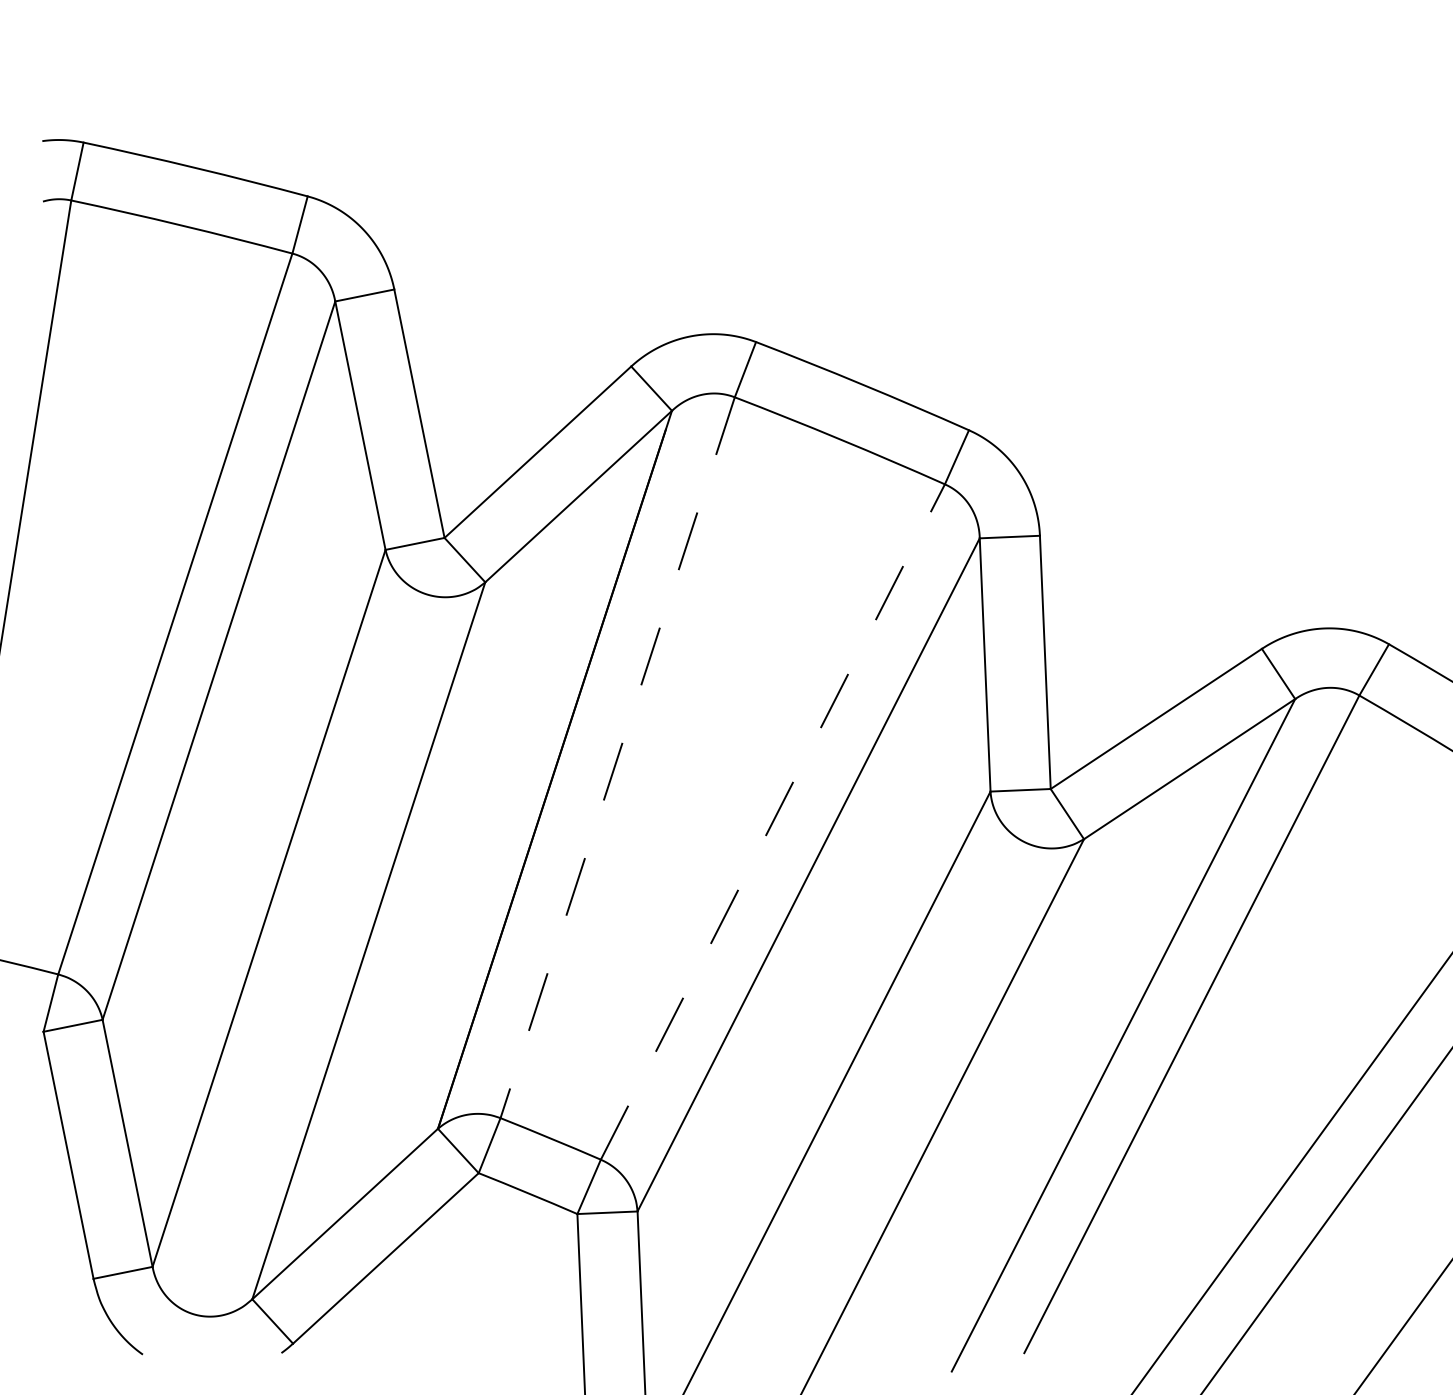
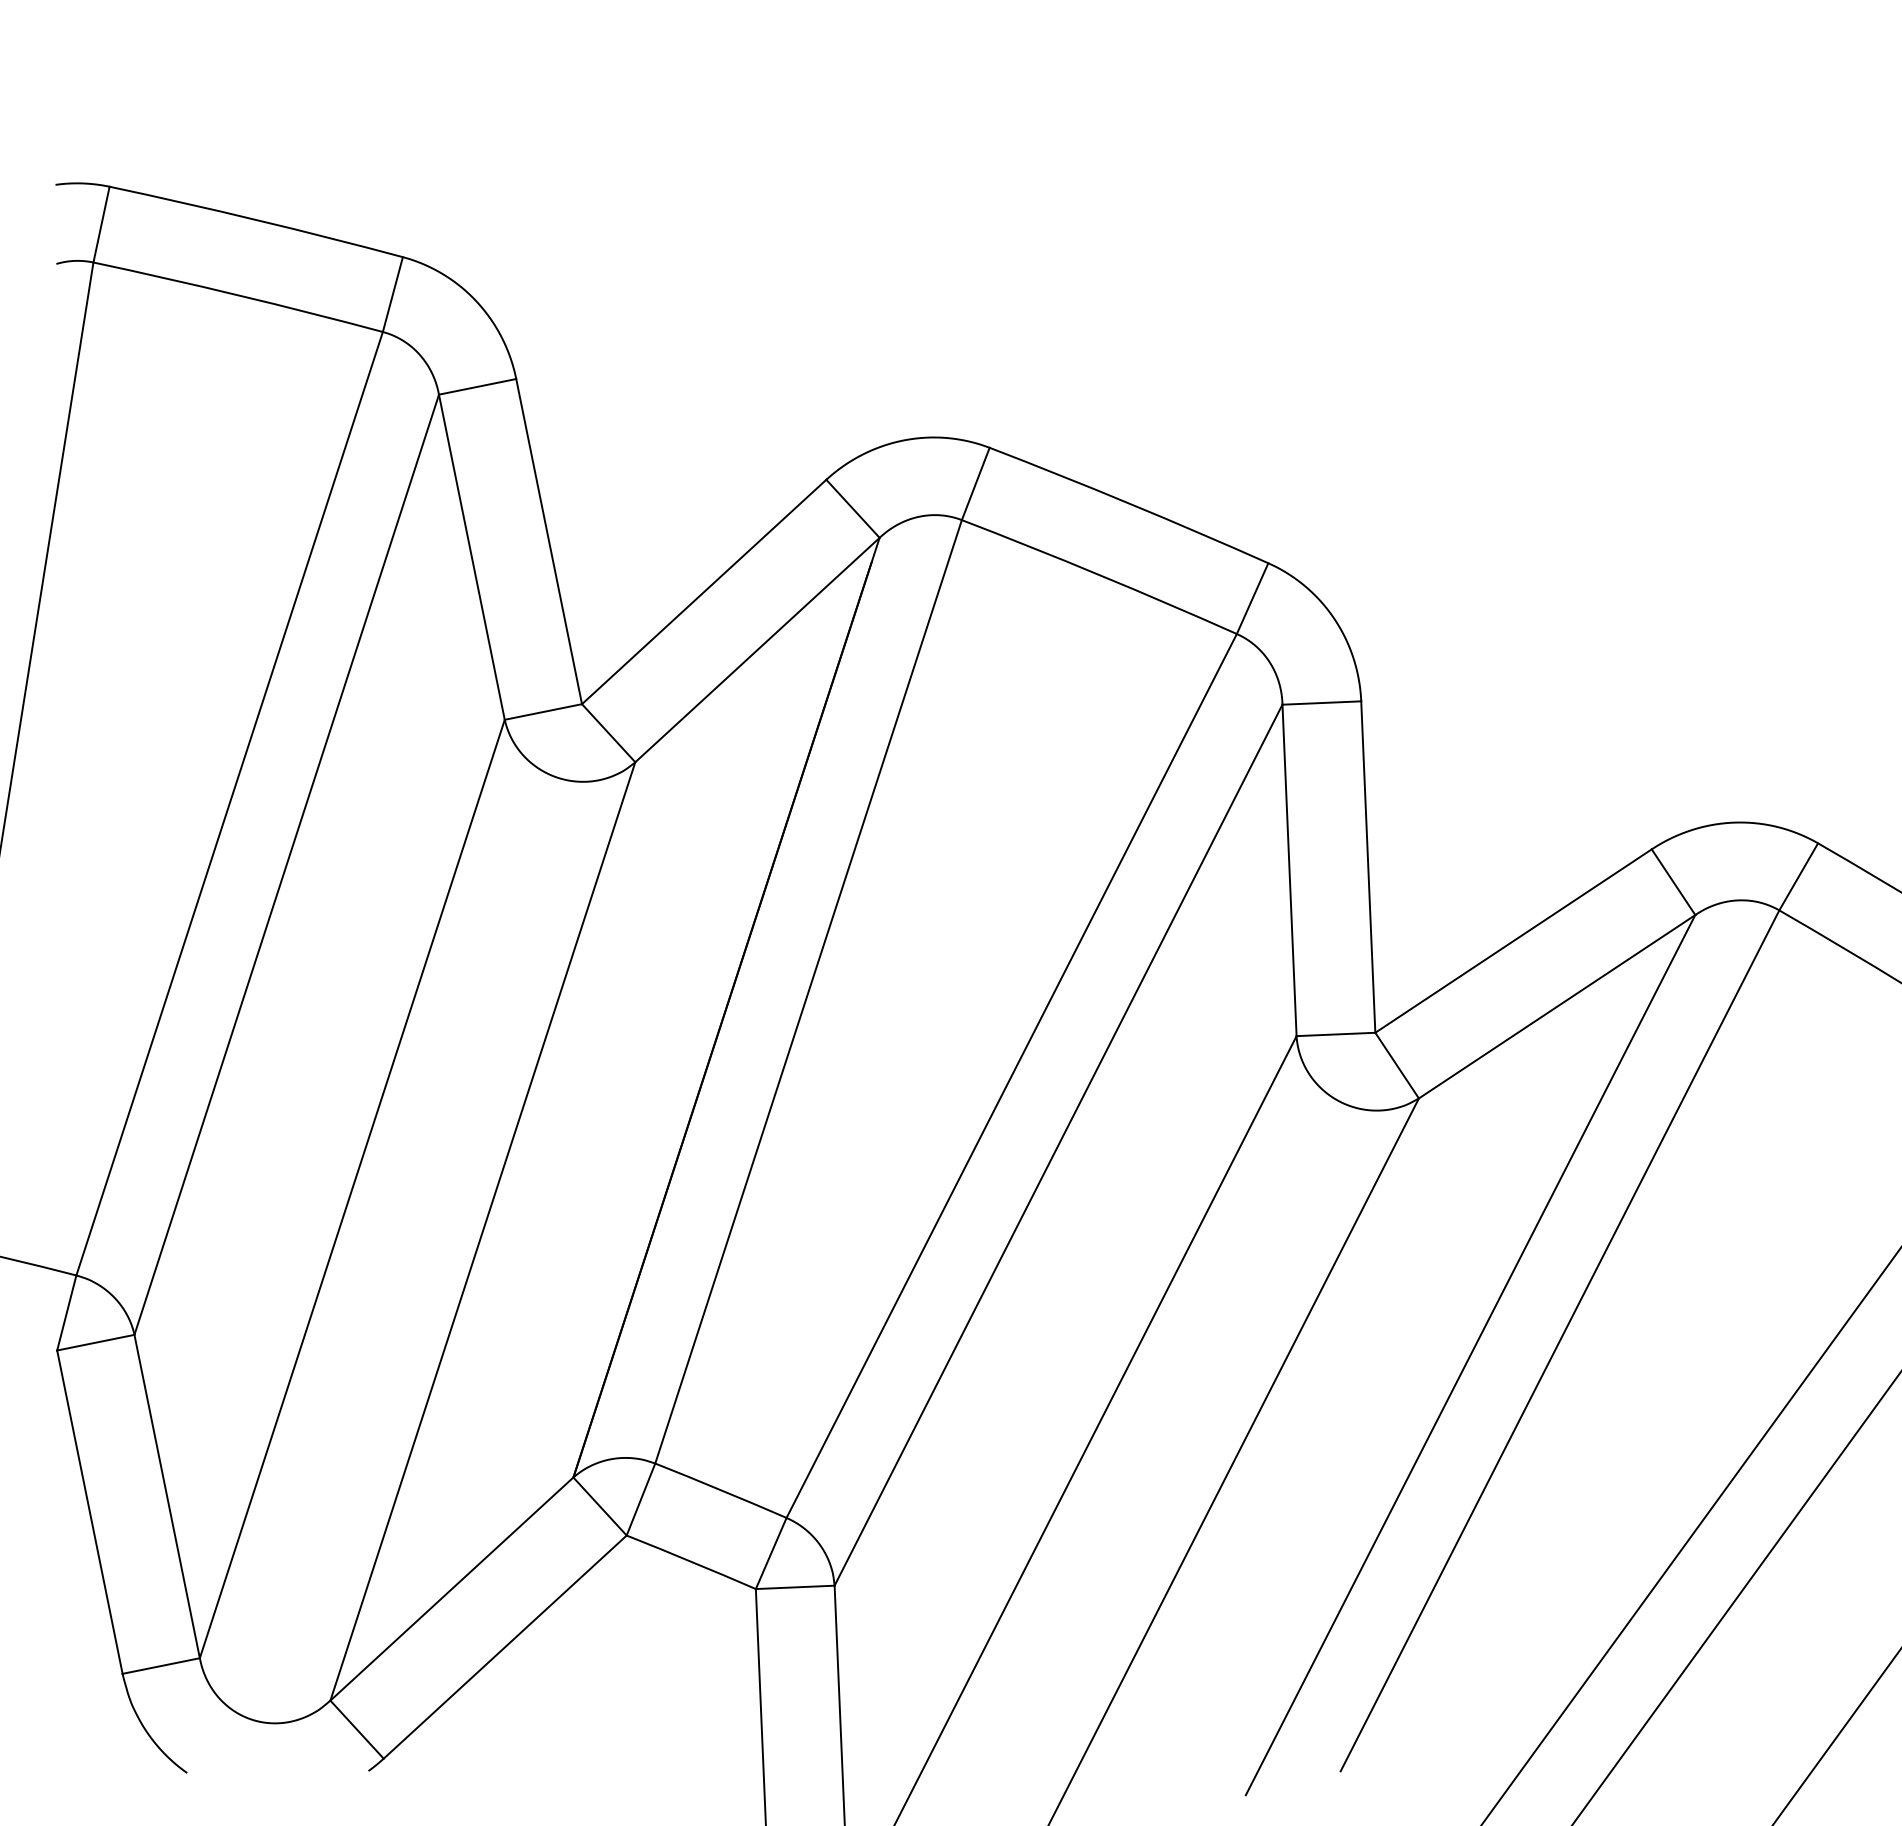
line: (617, 757) -> (808, 991), dashed -> solid
line: (772, 822) -> (1011, 1076), dashed -> solid

